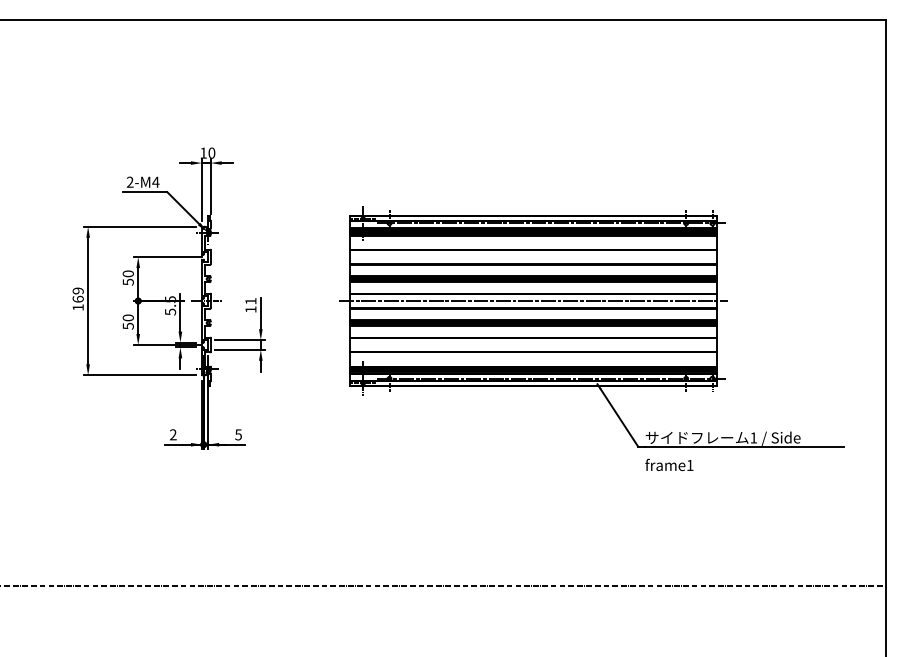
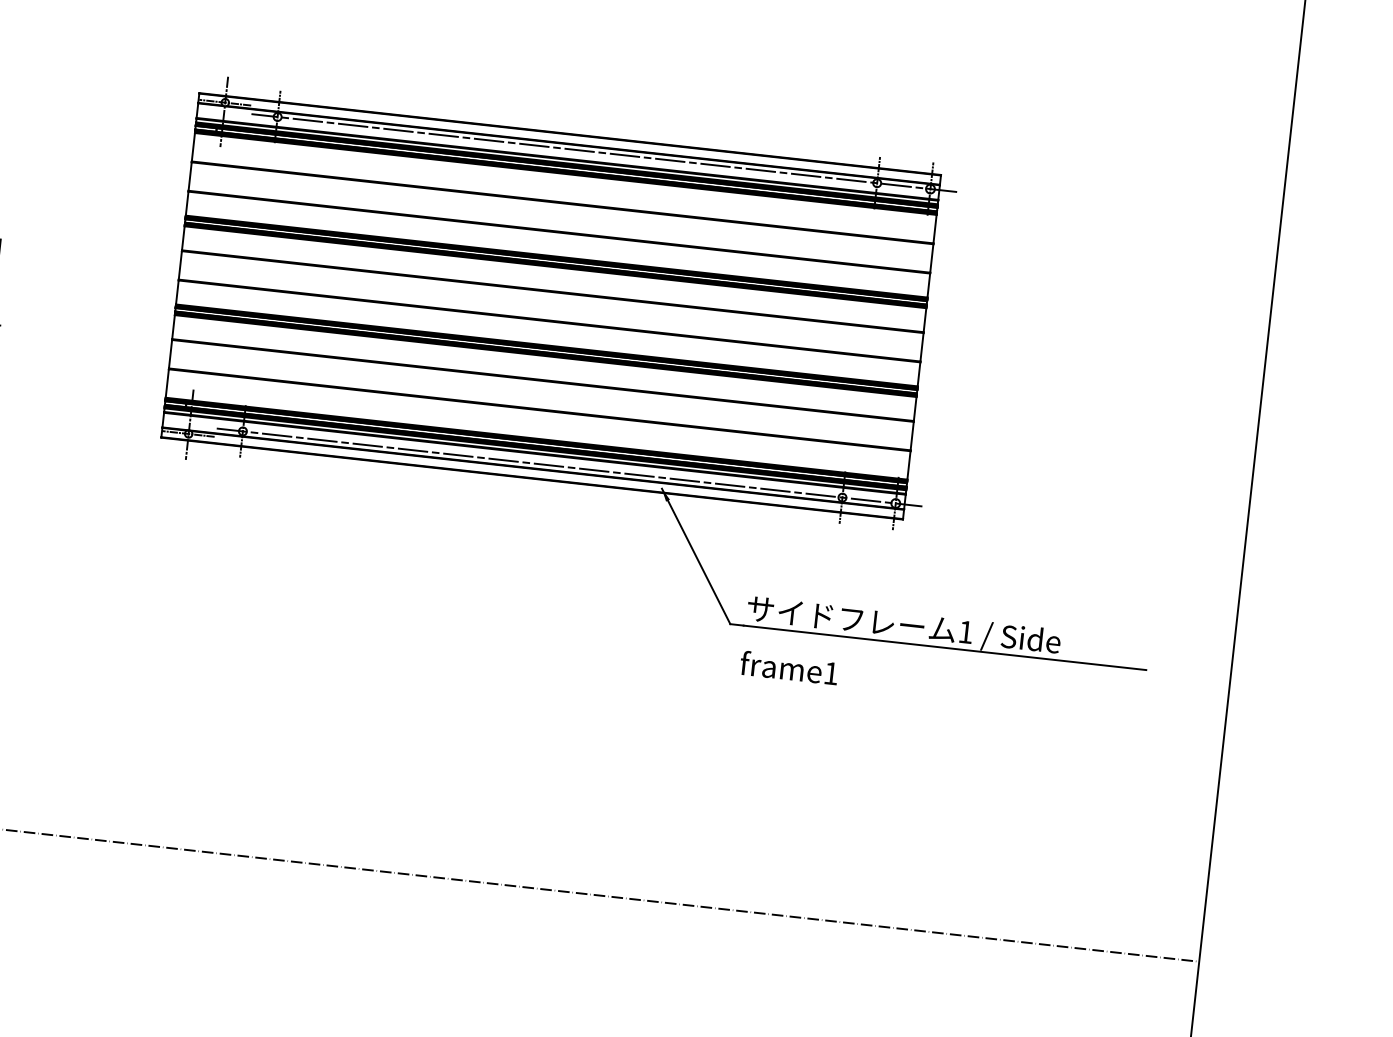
line: (533, 301) -> (551, 307), removed

